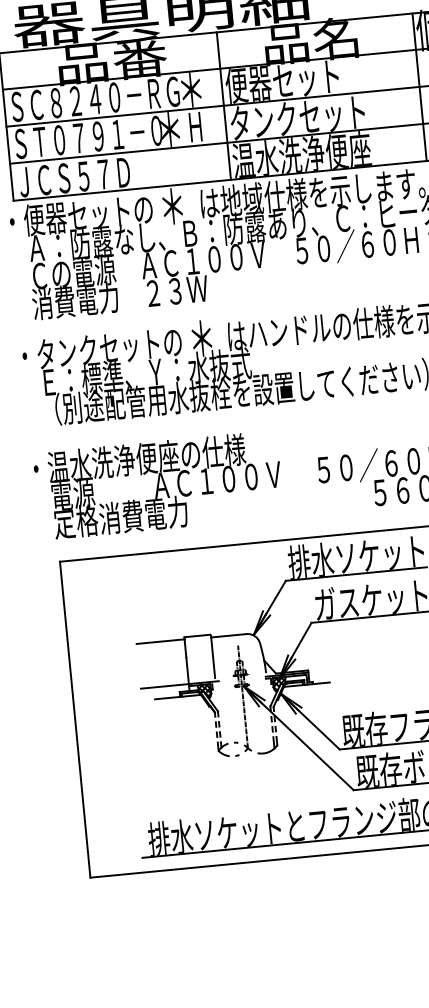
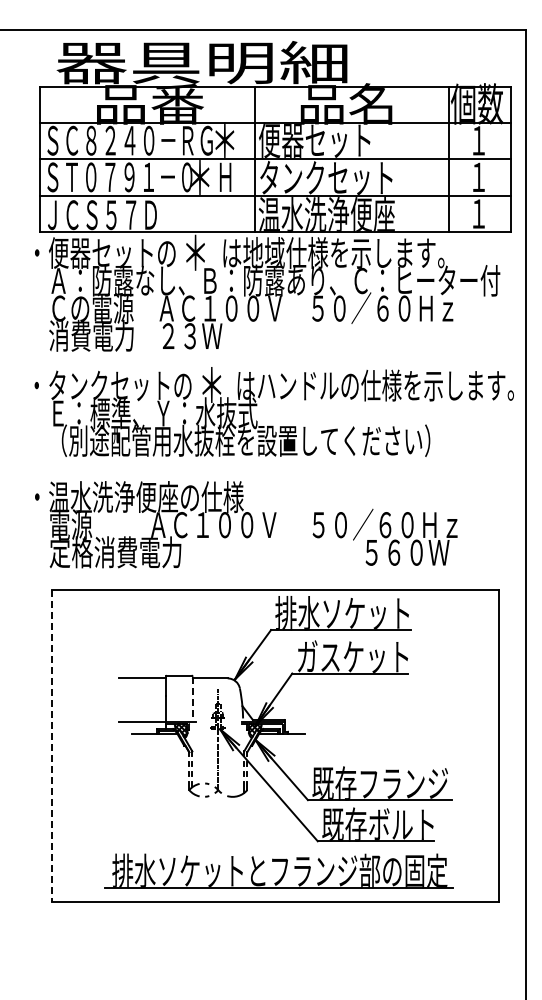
line: (212, 656) -> (192, 697), solid -> dashed
line: (74, 720) -> (51, 746), solid -> dashed

